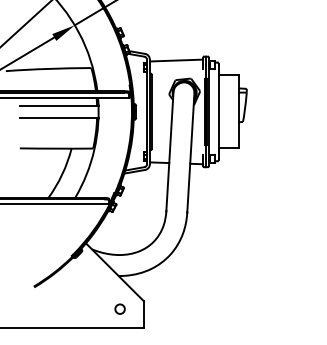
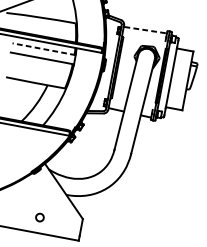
line: (176, 60) -> (145, 30), solid -> dashed
line: (58, 106) -> (43, 49), solid -> dashed
circle: (119, 308) -> (39, 216), moved

